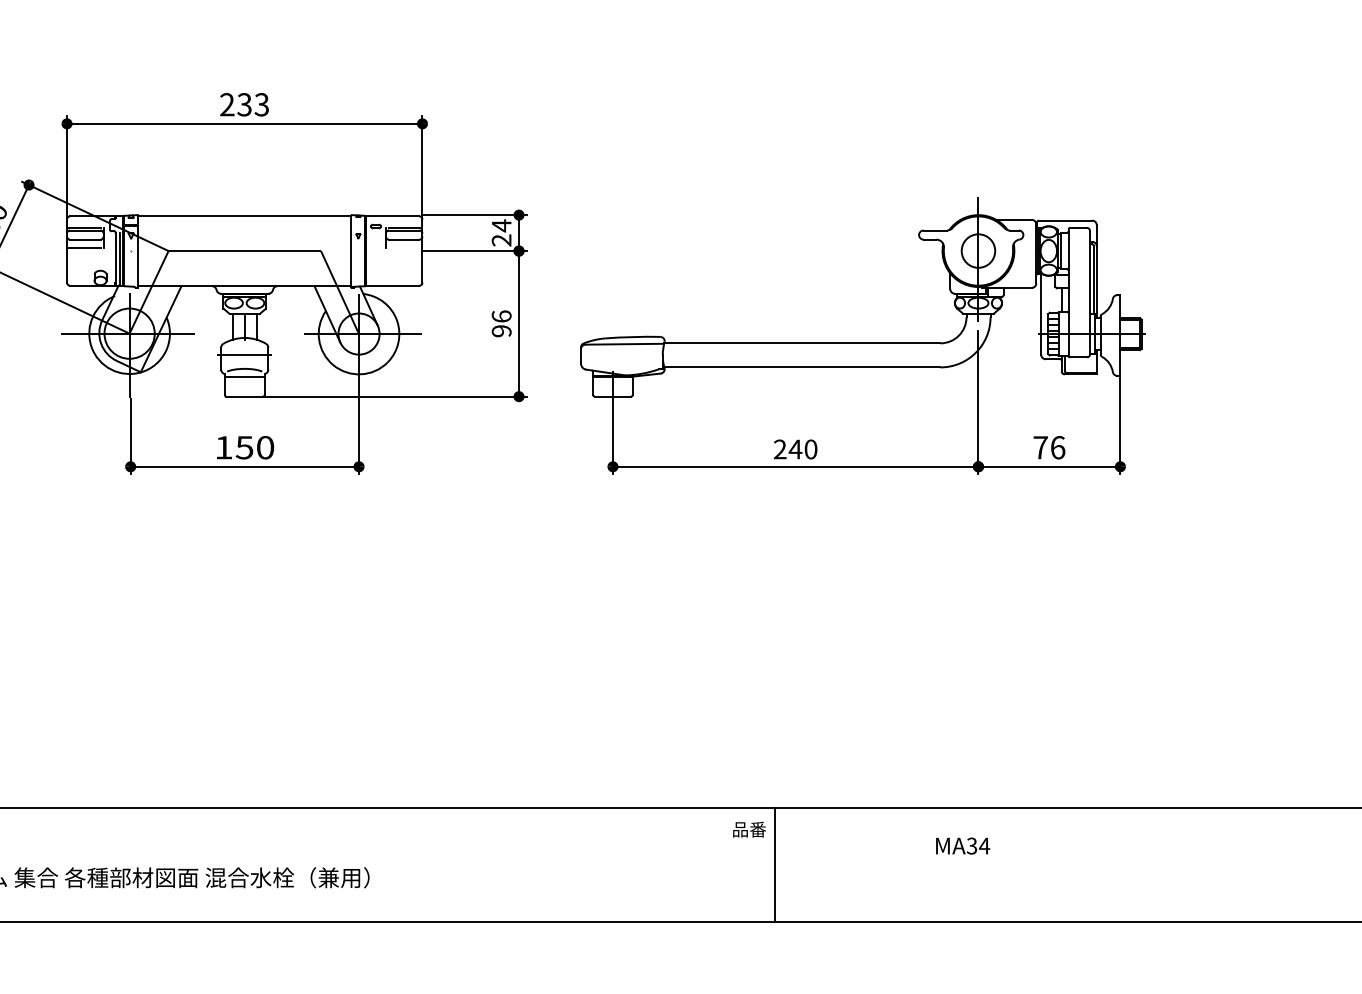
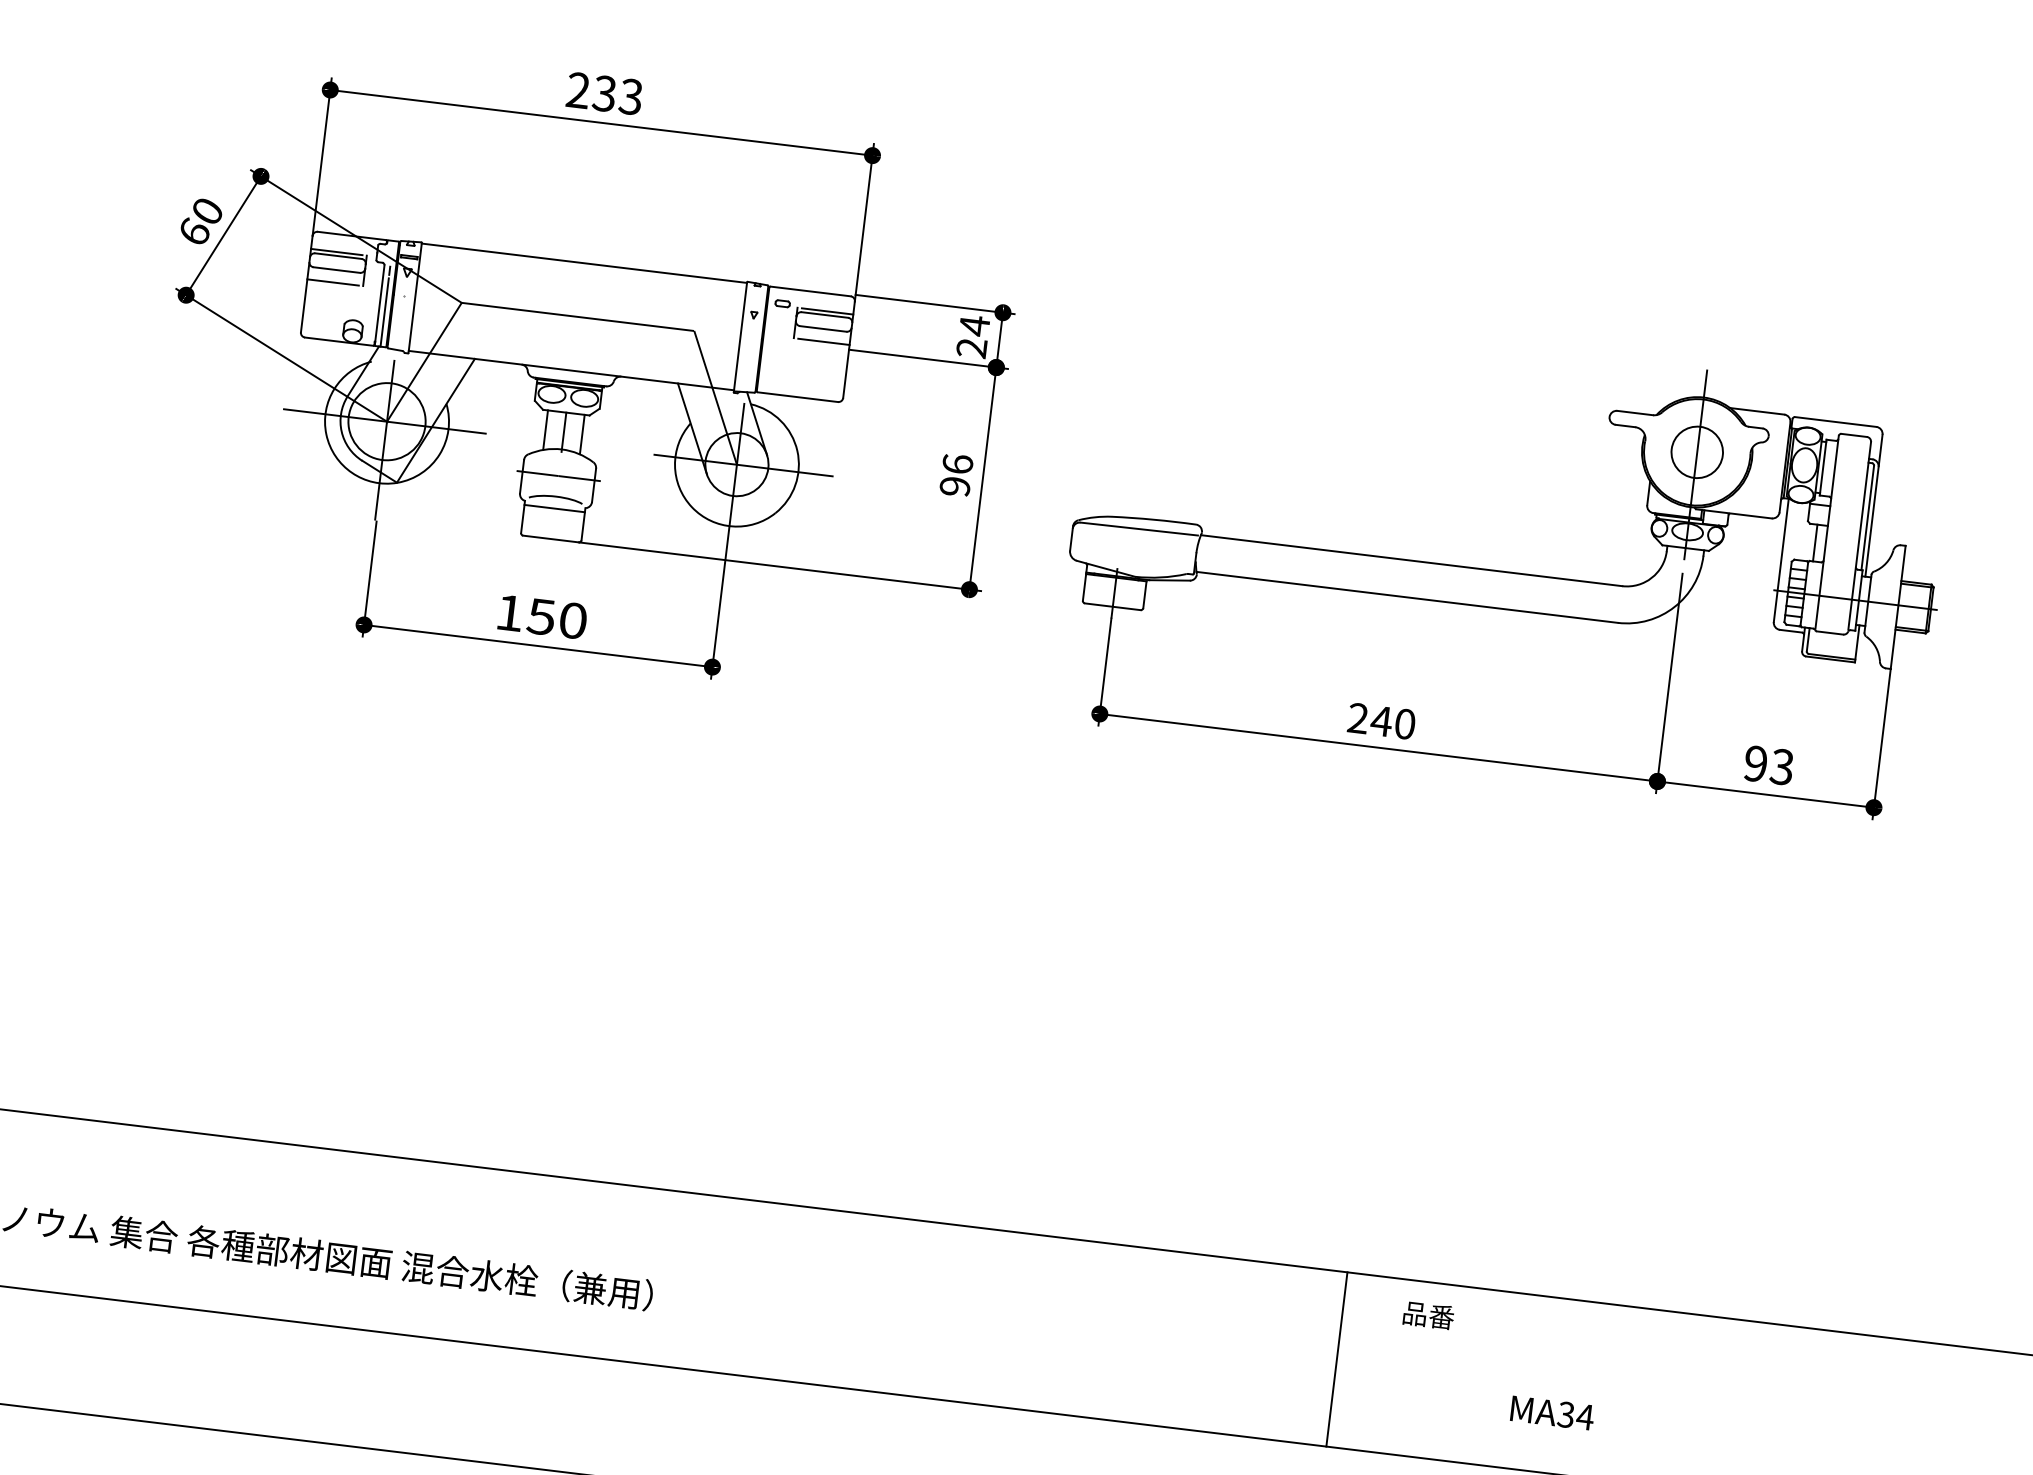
line: (405, 247) -> (823, 341), added
text: (1049, 447) -> (1769, 765), 76 -> 93
text: (749, 829) -> (1428, 1315), moved
text: (963, 845) -> (1553, 1412), moved
line: (774, 865) -> (1336, 1359), moved

